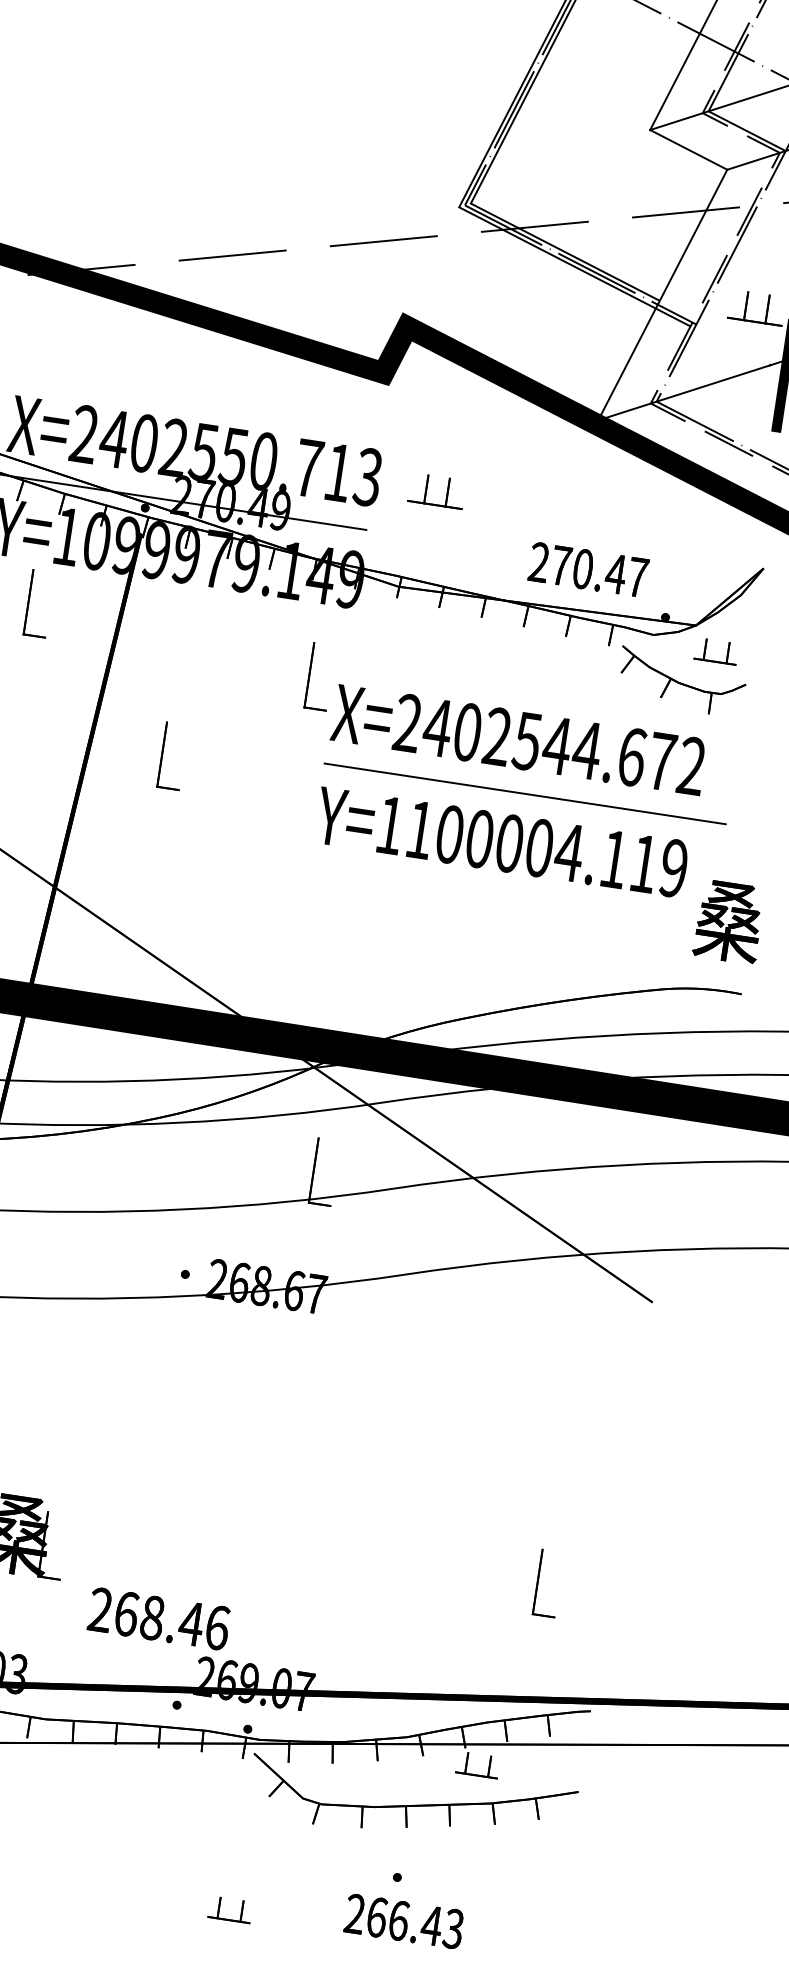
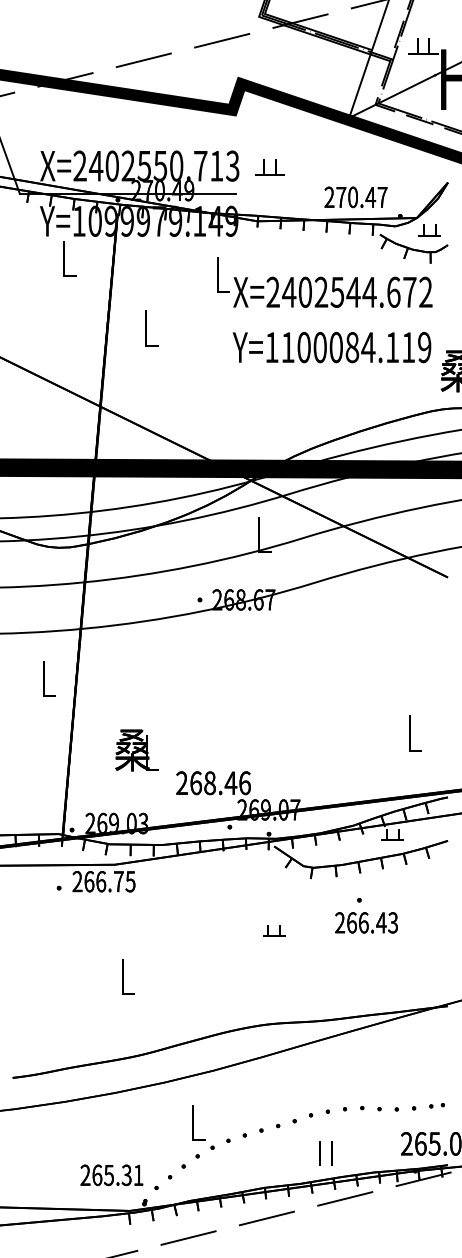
line: (525, 794) -> (340, 320), removed
text: (539, 848) -> (352, 347), Y=1100004.119 -> Y=1100084.119

